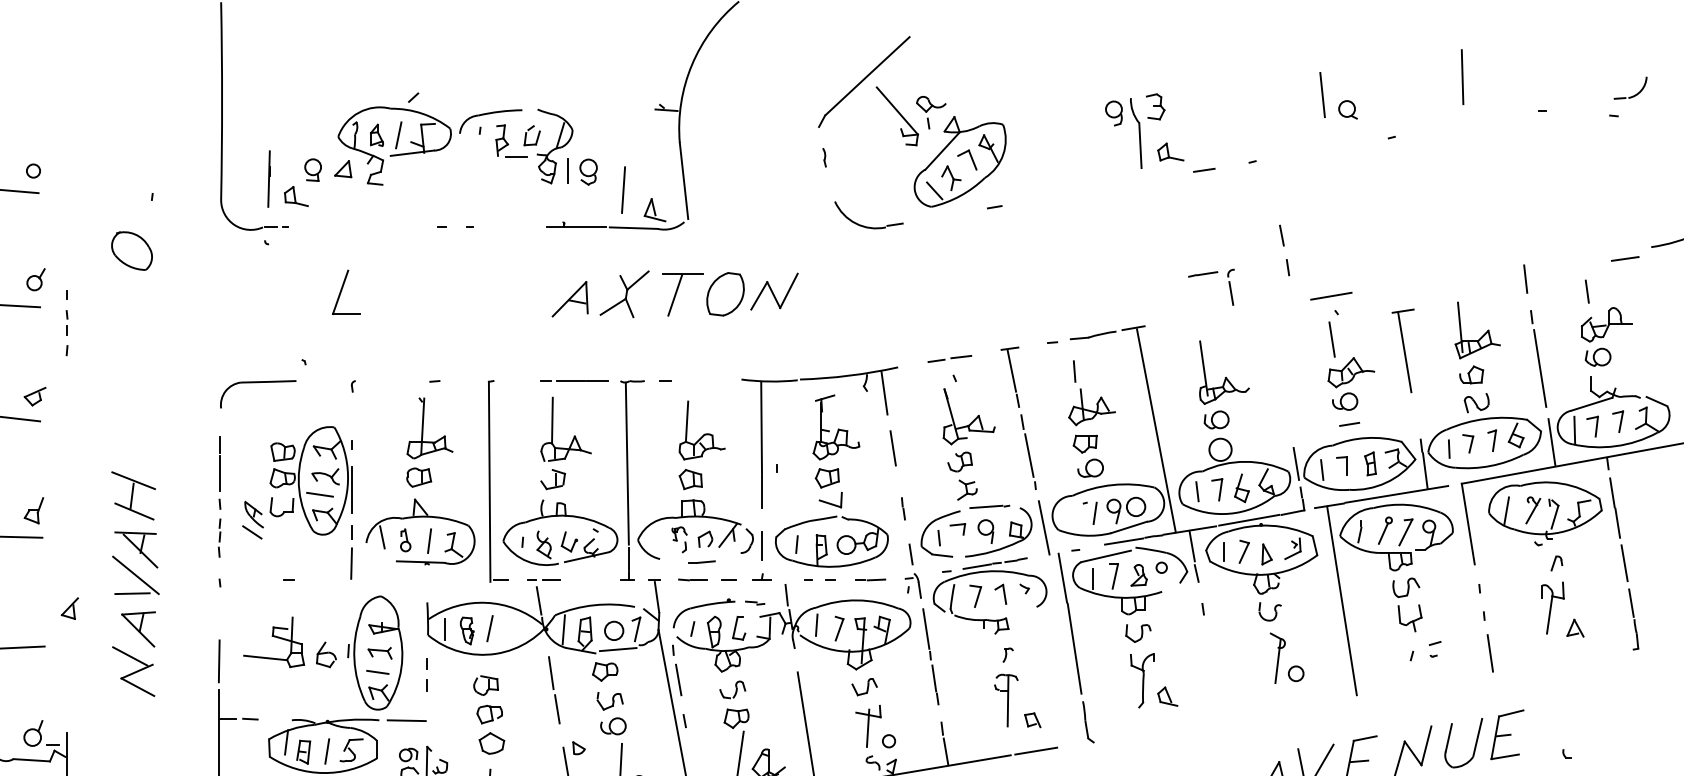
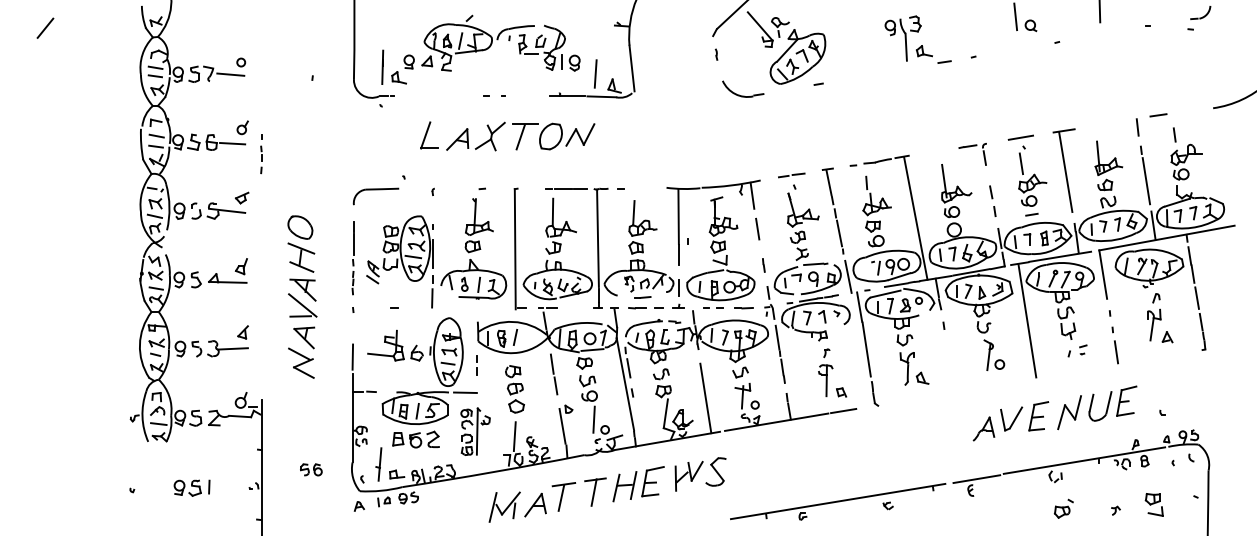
part: (1284, 249) -> (992, 200), moved
part: (132, 250) -> (300, 227), moved
line: (1625, 259) -> (1158, 115), moved
part: (1207, 275) -> (970, 147), moved
part: (674, 294) -> (520, 136), moved
part: (1402, 350) -> (1063, 170), size x1.67
part: (68, 608) -> (242, 332), moved

